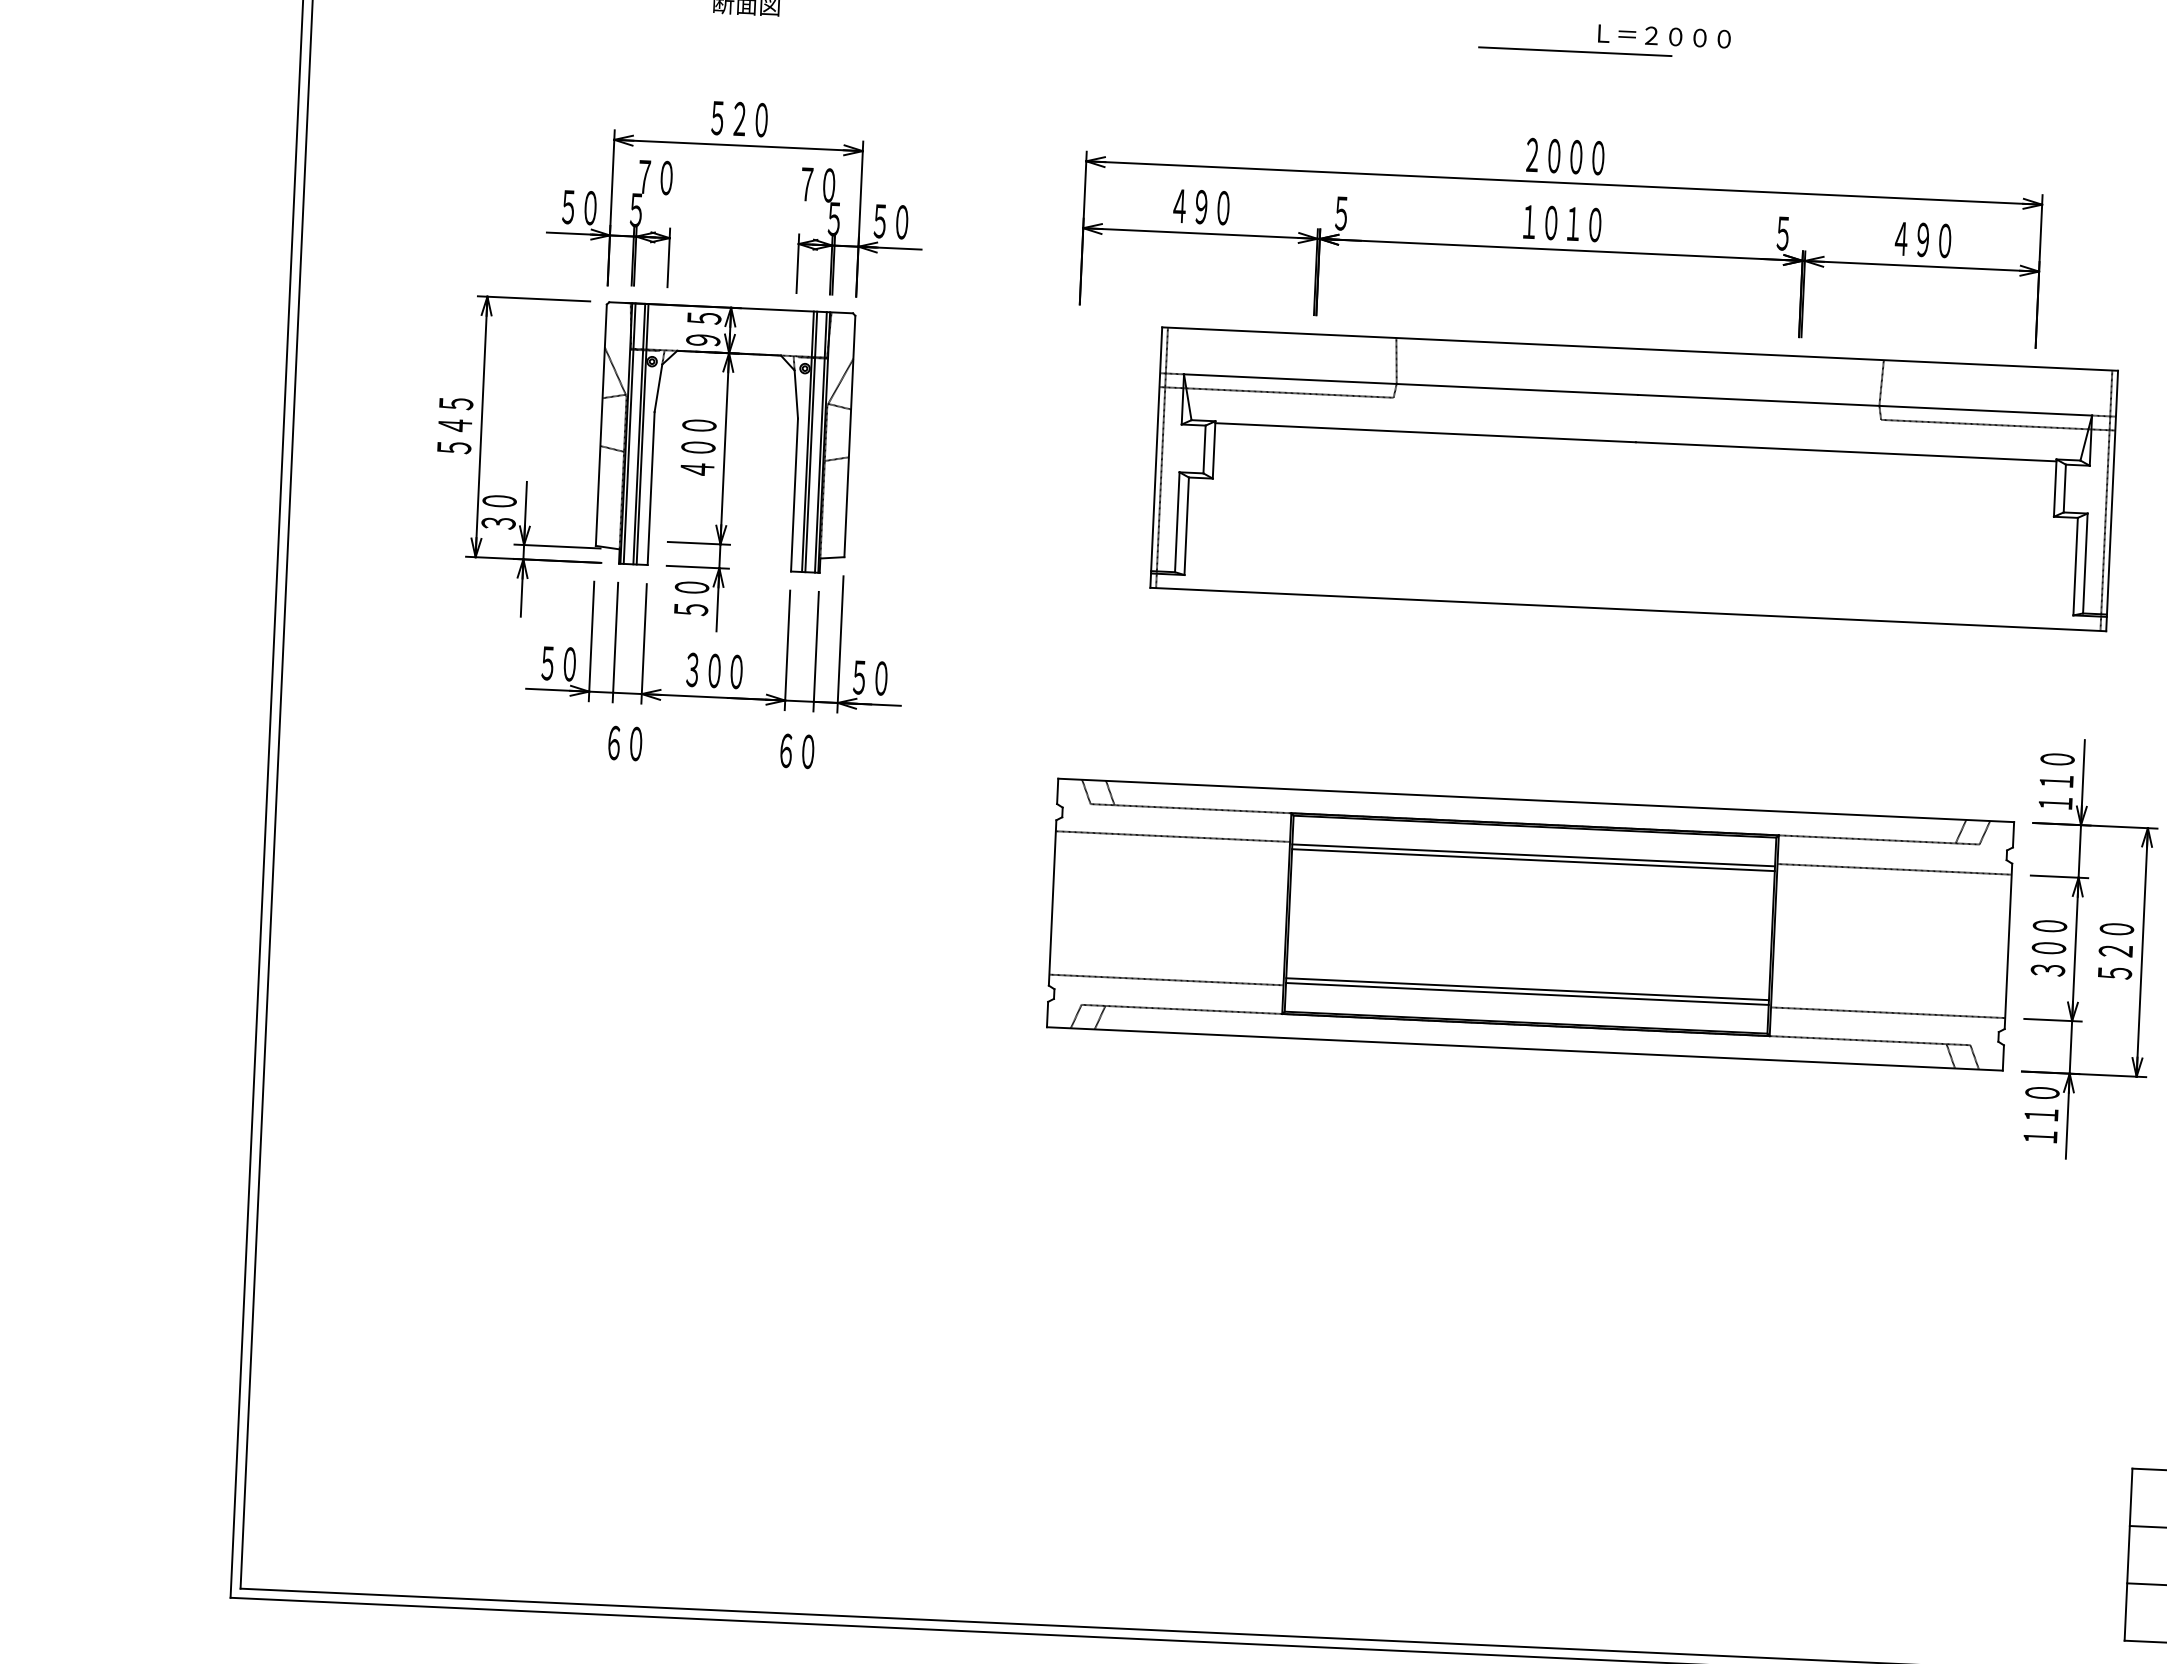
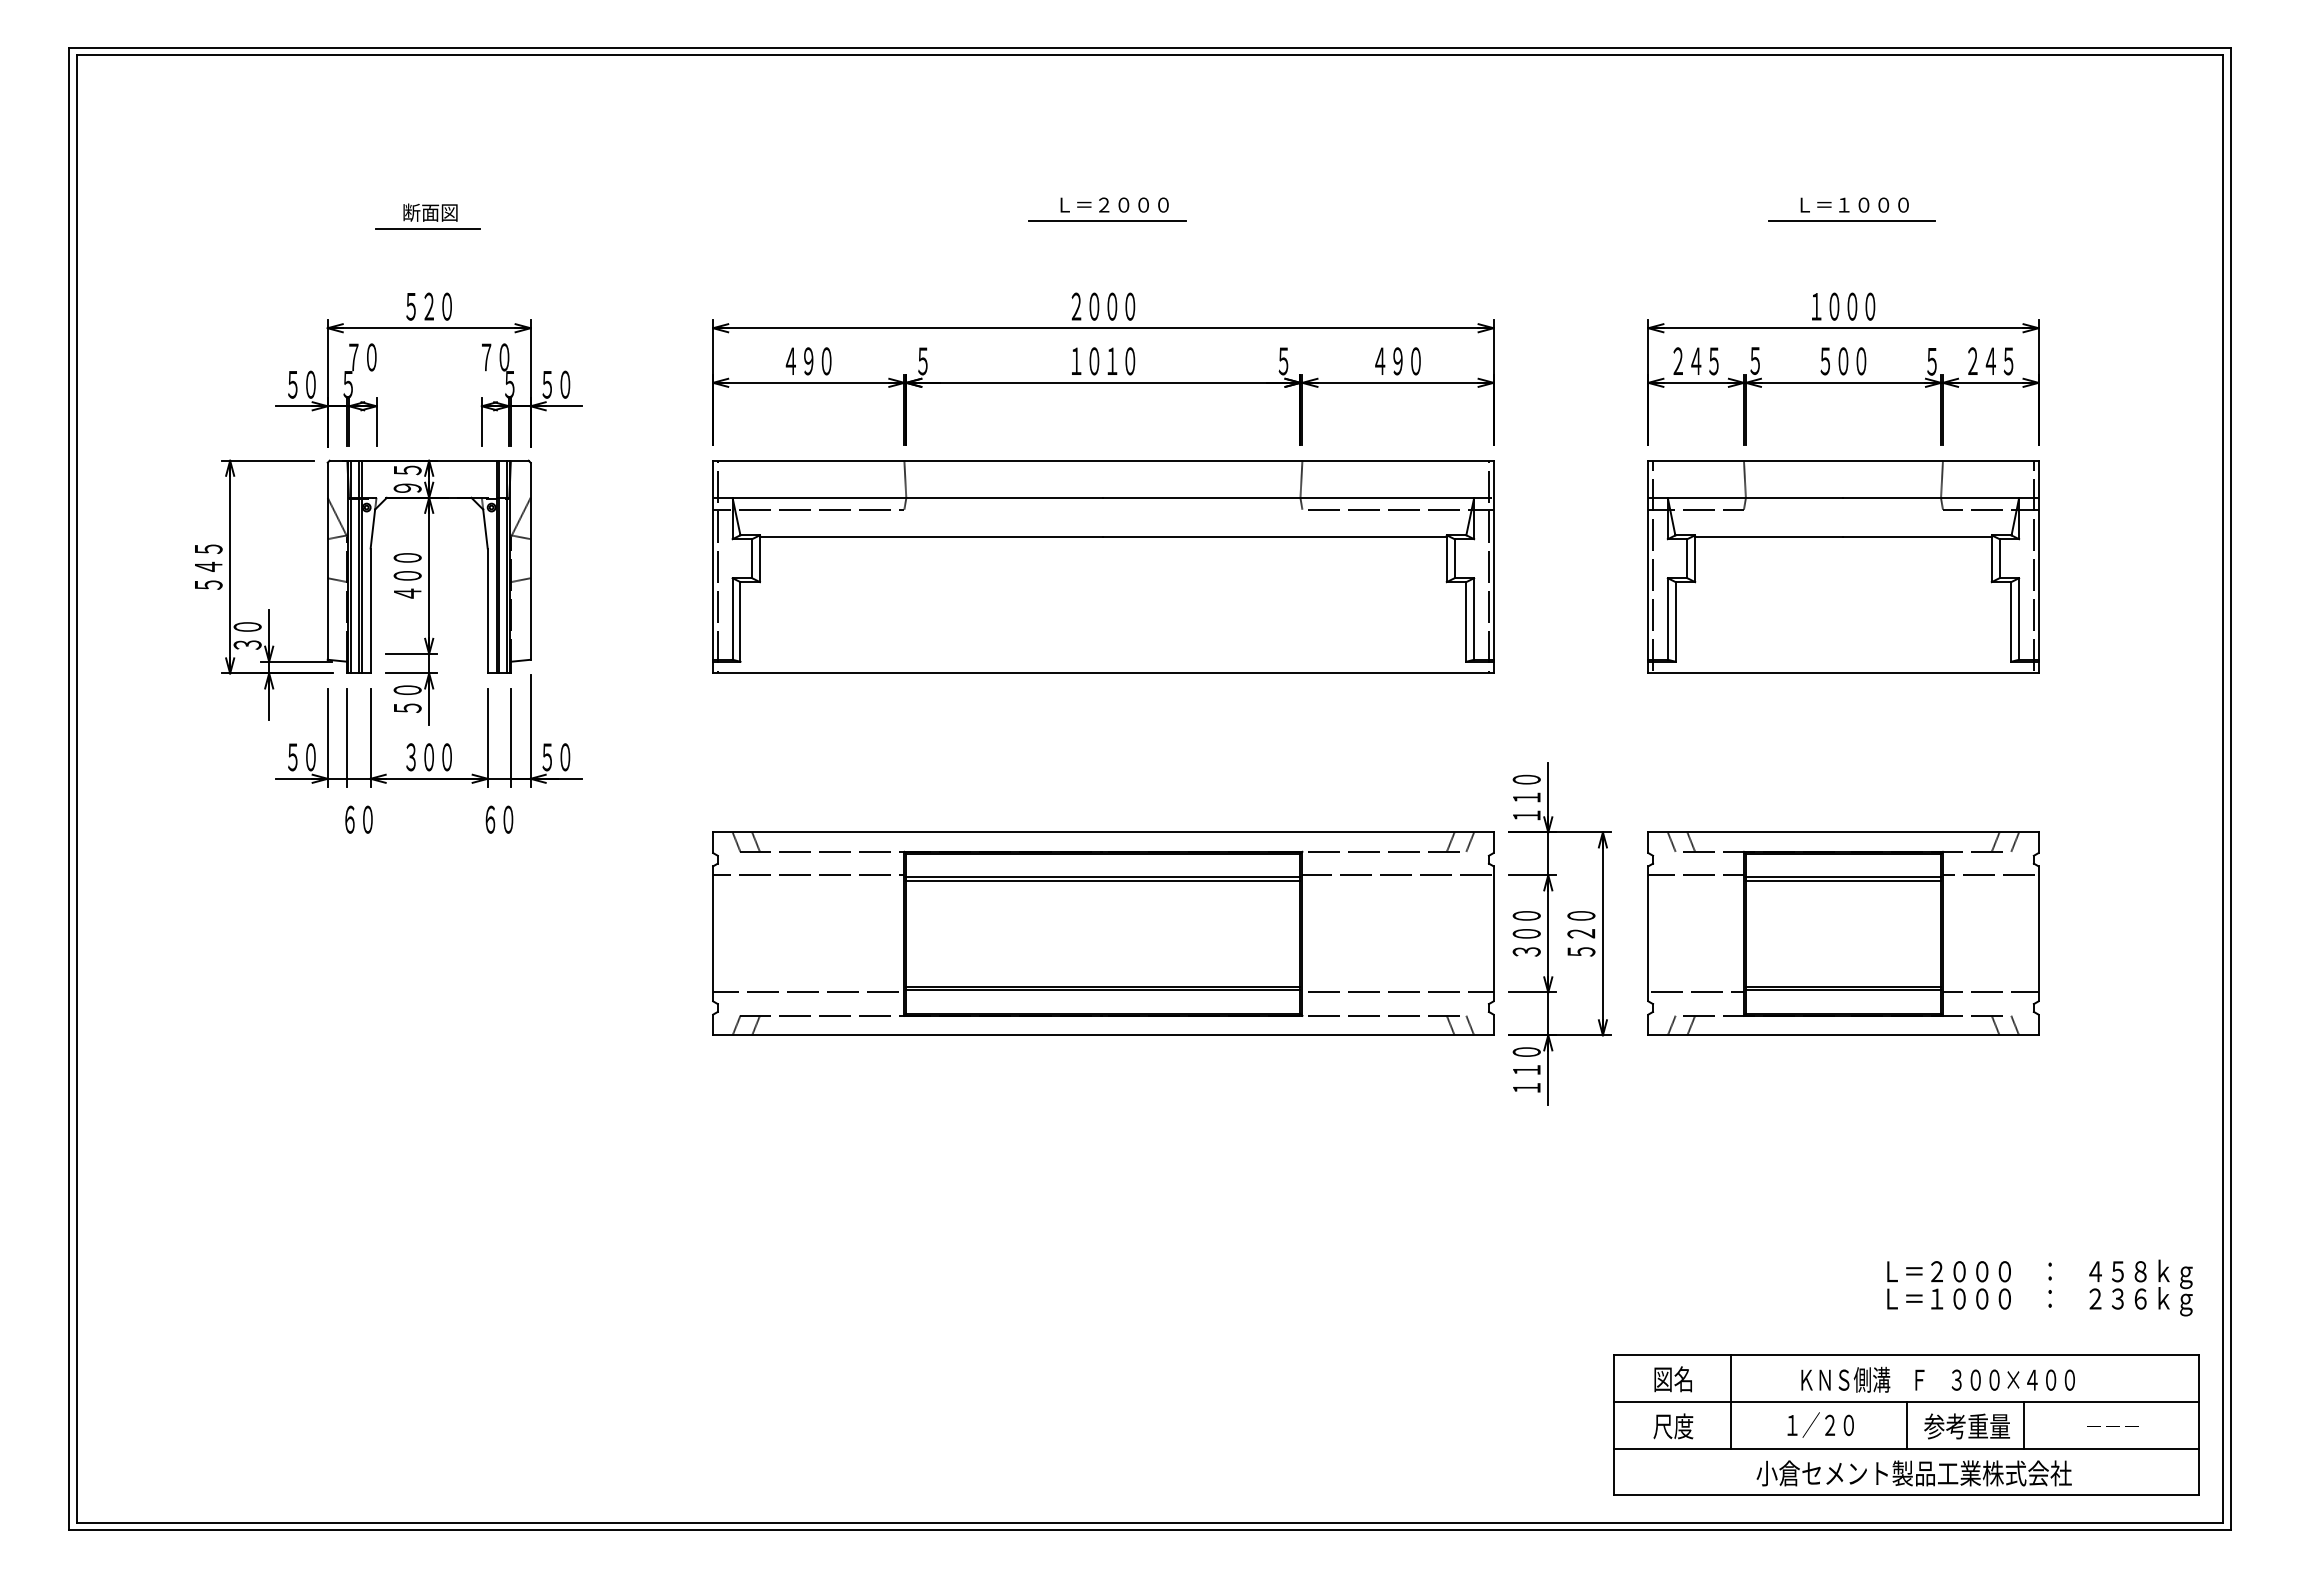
line: (742, 23) -> (427, 228), added
text: (1664, 35) -> (1114, 204), moved
part: (1634, 478) -> (1103, 566), moved

